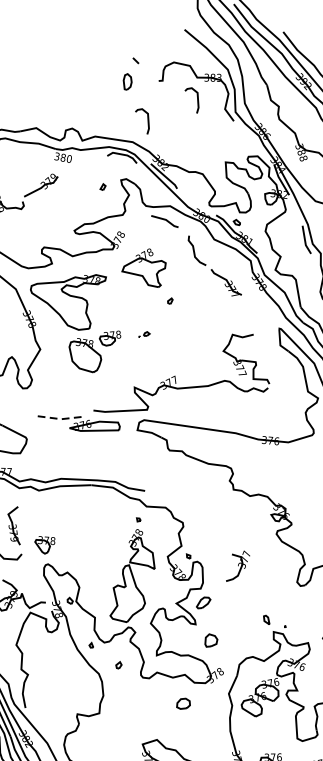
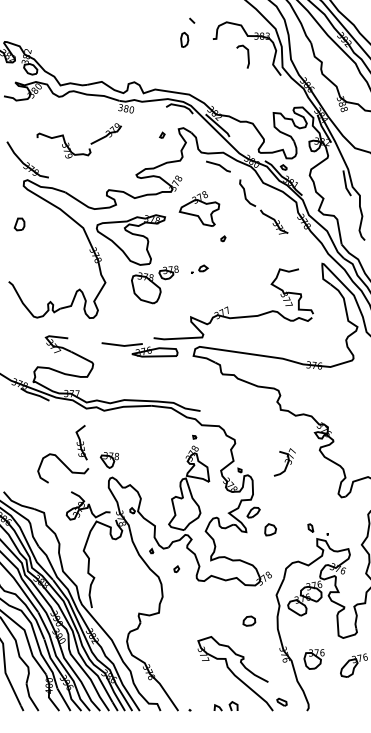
curve: (147, 121) -> (202, 75), removed
part: (143, 333) -> (199, 268), size x1.67
line: (59, 418) -> (122, 345), dashed -> solid
part: (237, 566) -> (284, 462), moved
part: (211, 640) -> (270, 529), moved
curve: (183, 699) -> (249, 617), moved

